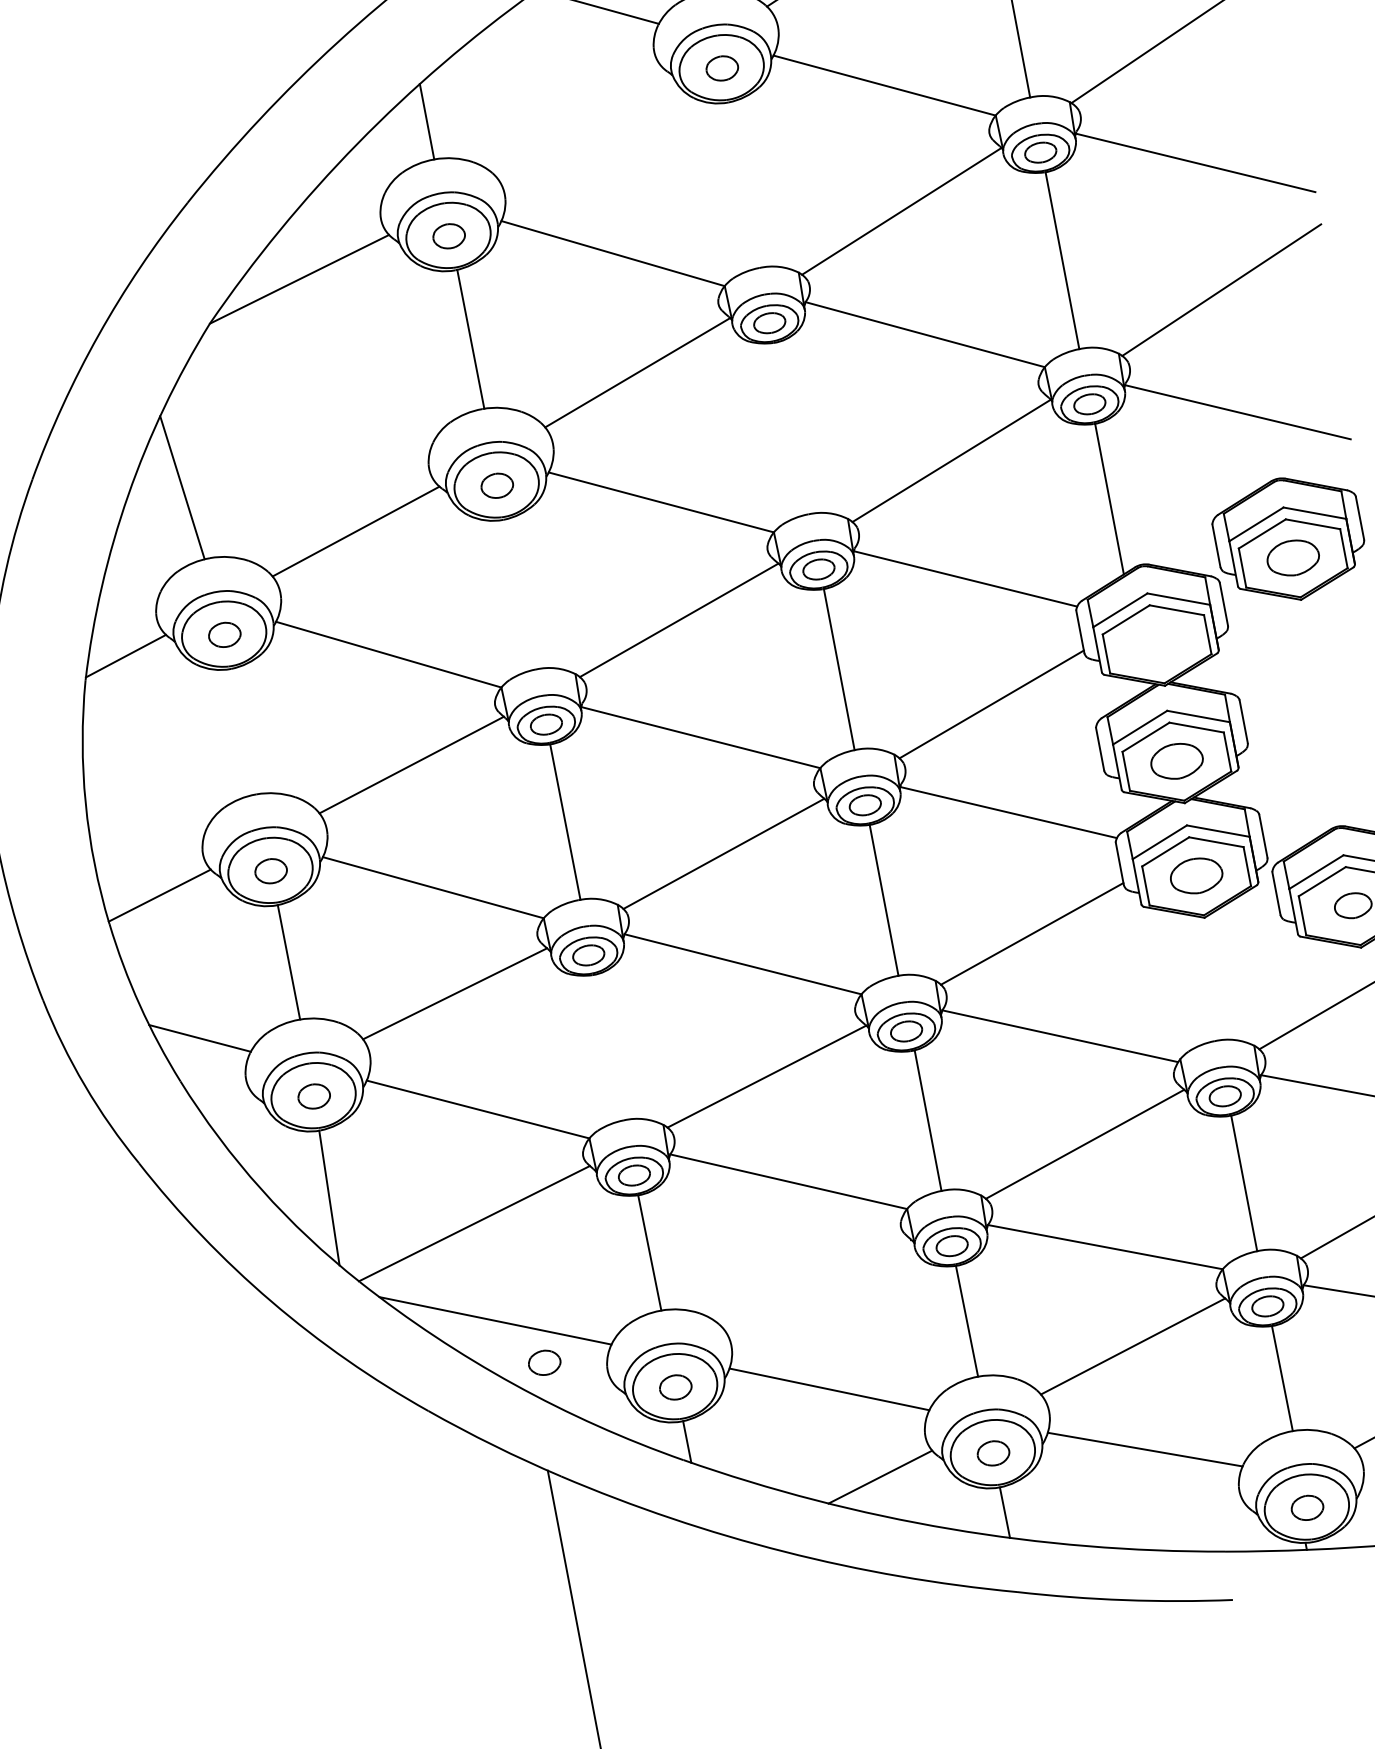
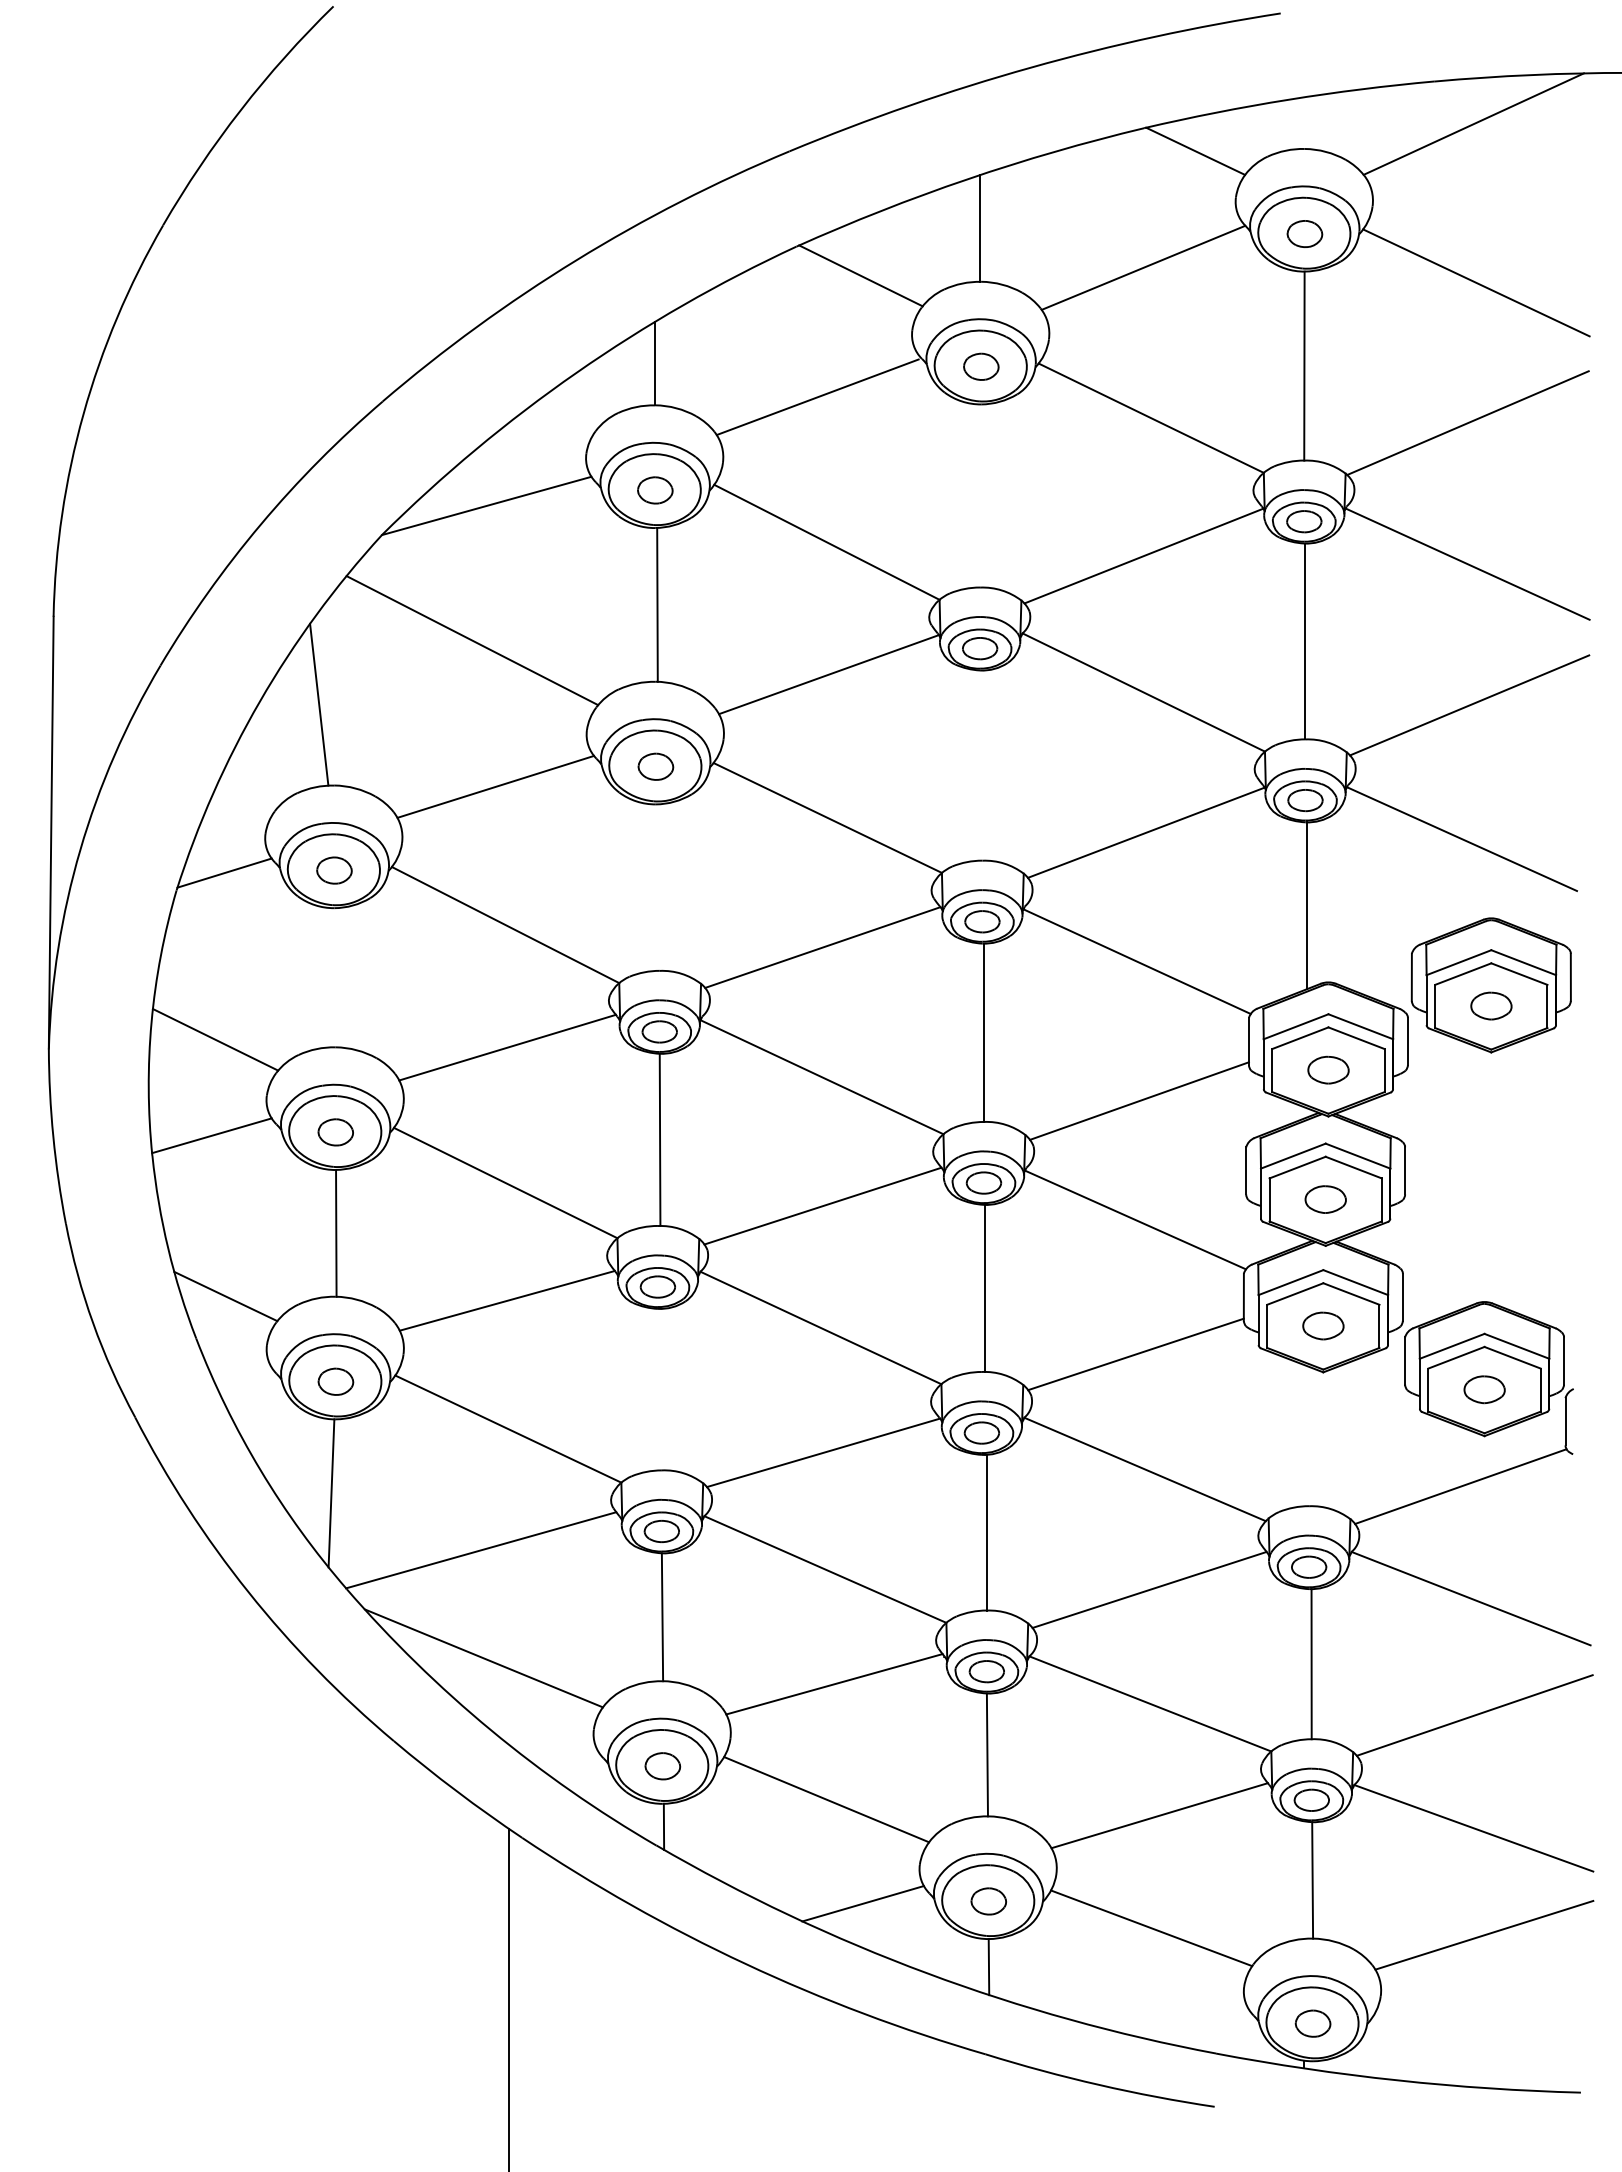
line: (579, 124) -> (817, 397), added
line: (309, 403) -> (472, 640), added
part: (1293, 557) -> (1491, 1005), size x0.71
part: (1156, 643) -> (1328, 1069), added
part: (1176, 761) -> (1325, 1199), size x0.71
line: (146, 808) -> (215, 1039), added
part: (1196, 875) -> (1323, 1325), size x0.71
line: (816, 1284) -> (834, 1684), added
part: (544, 1363) -> (527, 1713), removed

